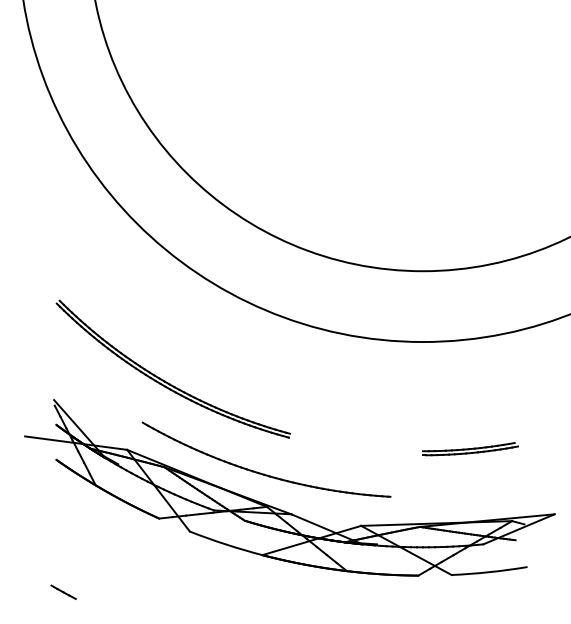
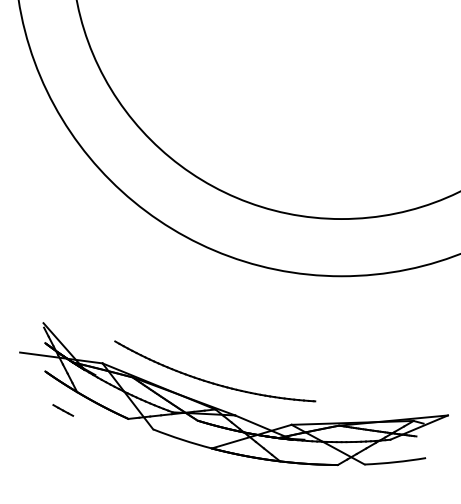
part: (164, 379) -> (132, 306), removed
part: (469, 448) -> (379, 362), removed
line: (63, 592) -> (63, 410), moved

